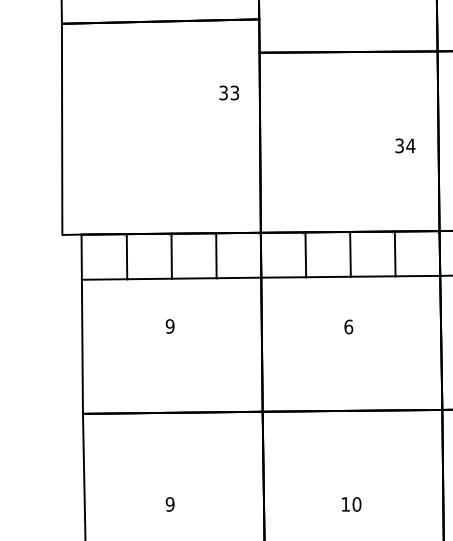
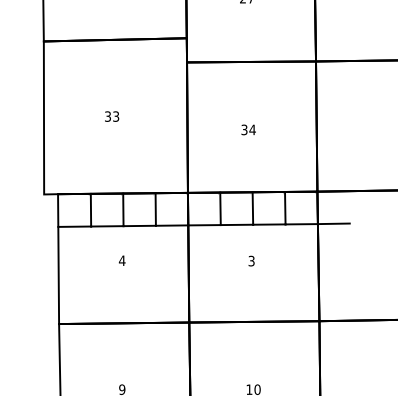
text: (229, 92) -> (112, 116), moved
text: (405, 145) -> (248, 129), moved
text: (169, 326) -> (121, 260), 9 -> 4
text: (348, 326) -> (251, 260), 6 -> 3

